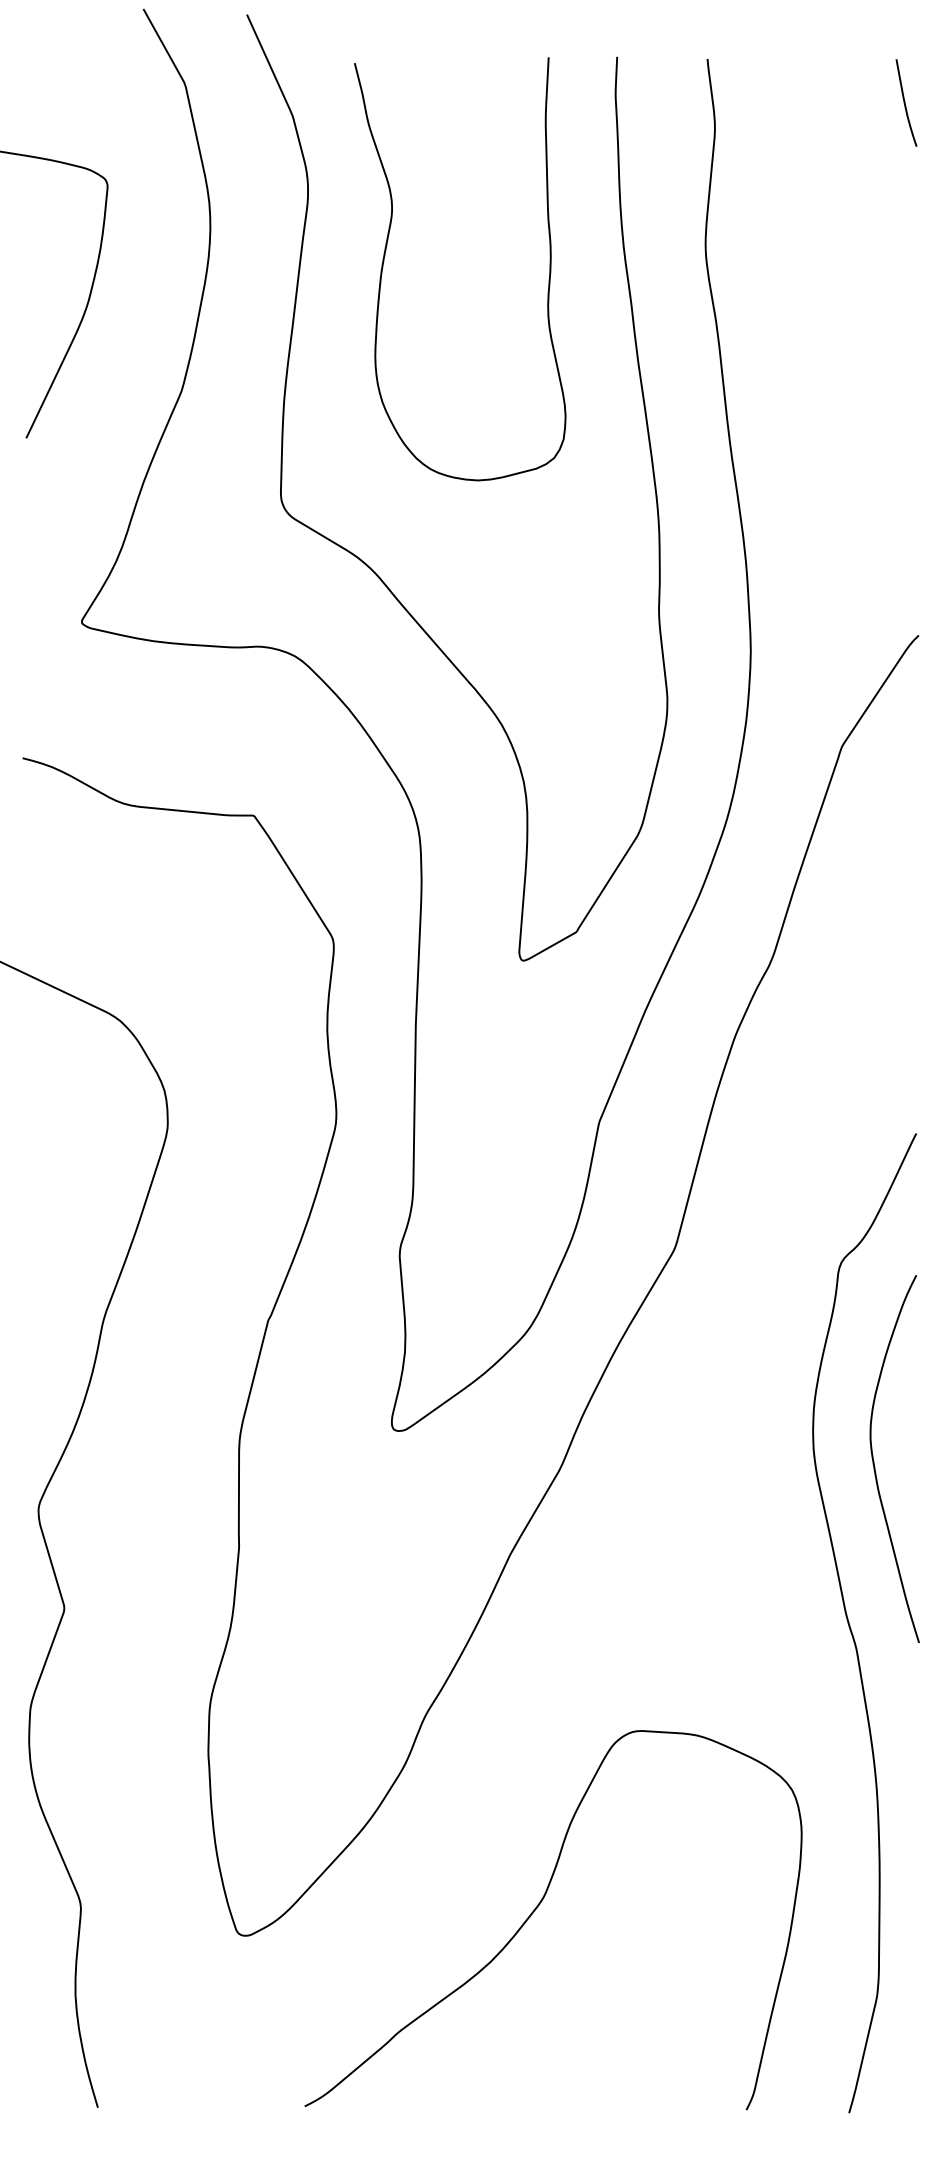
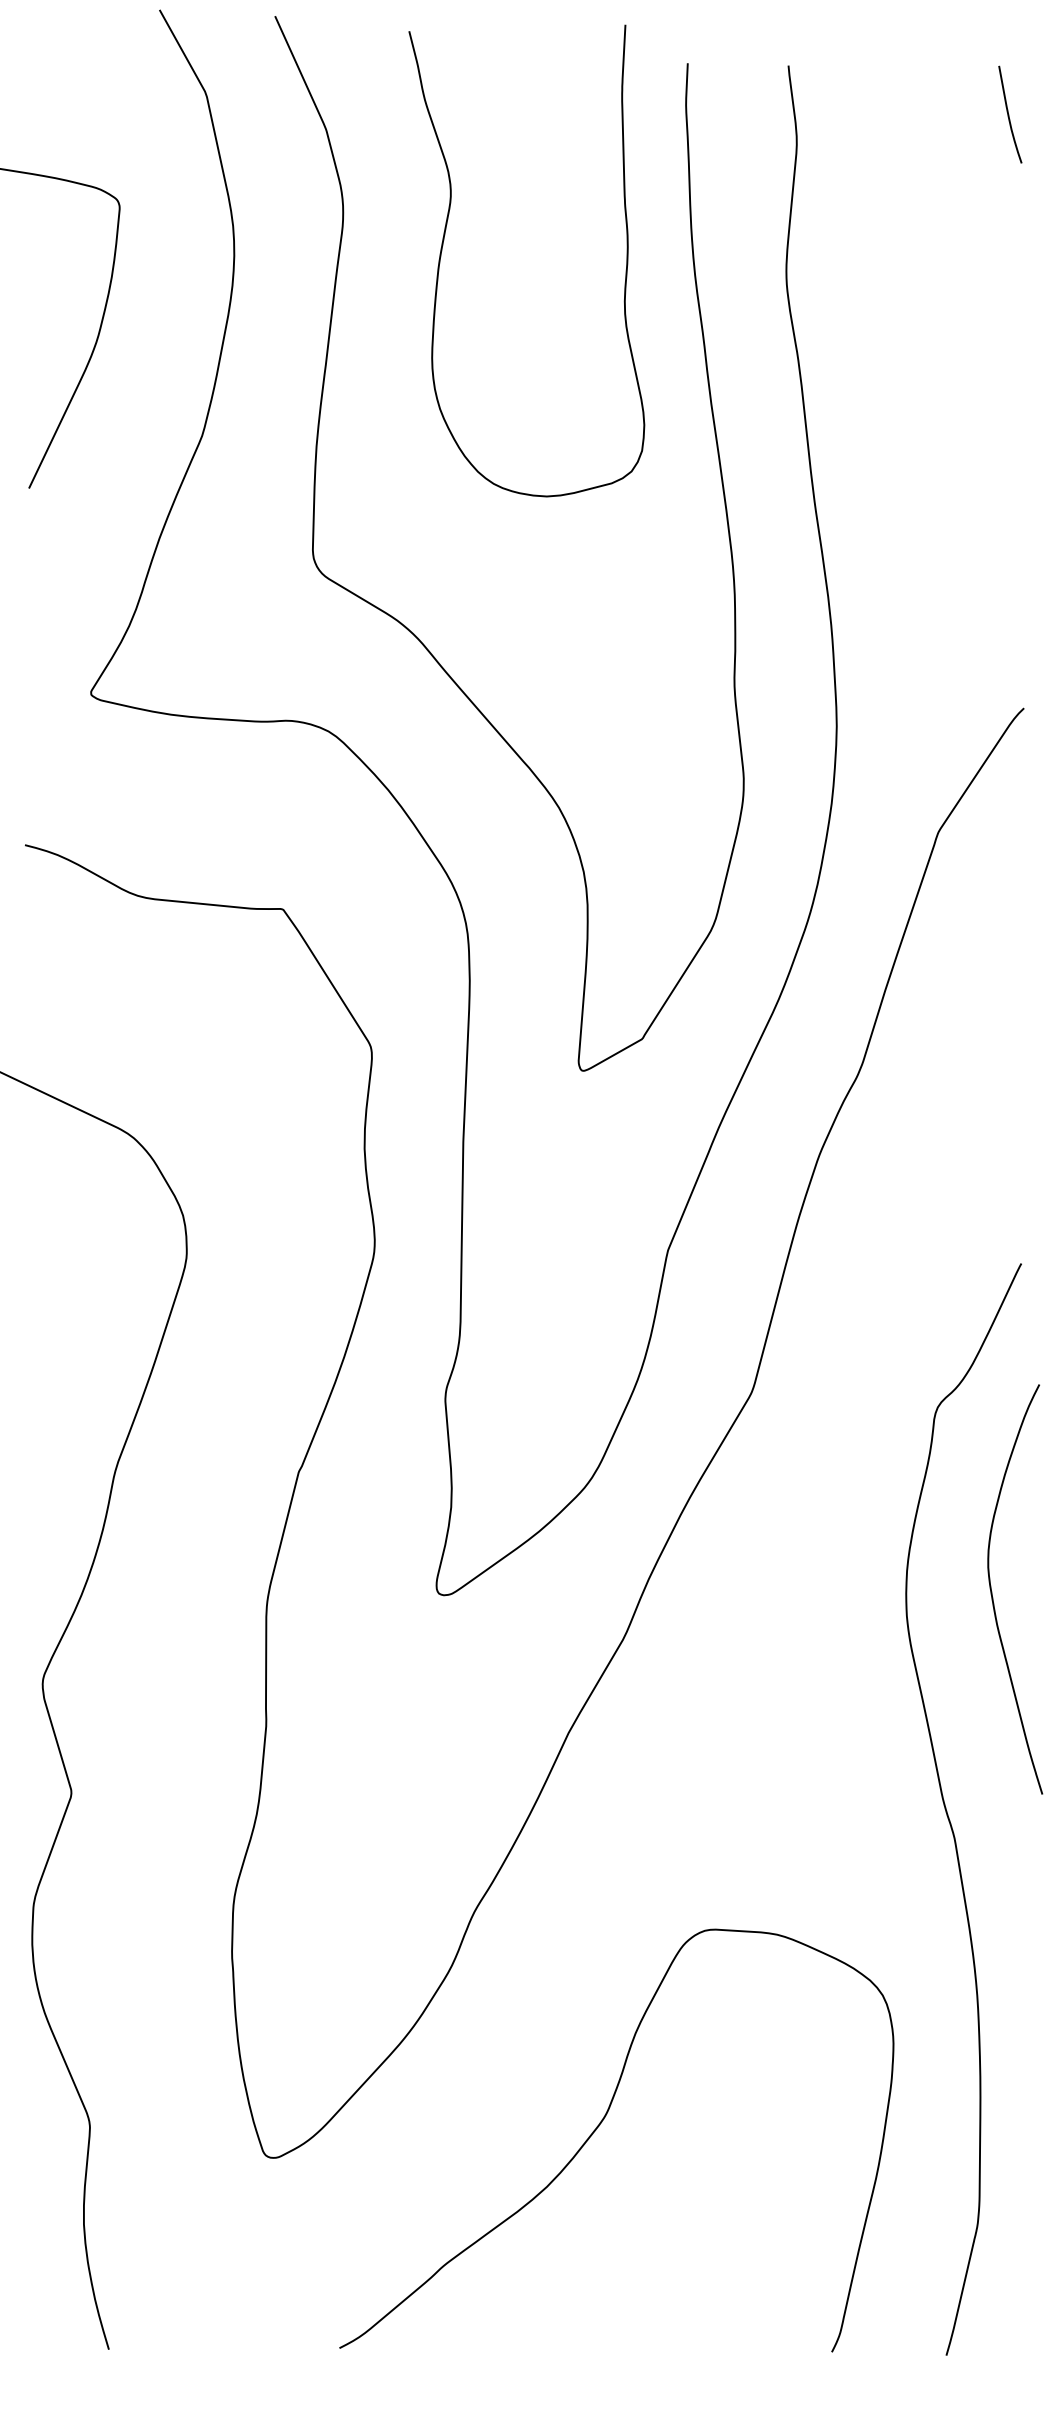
curve: (385, 255) -> (443, 245), moved
curve: (874, 1460) -> (992, 1591), moved

